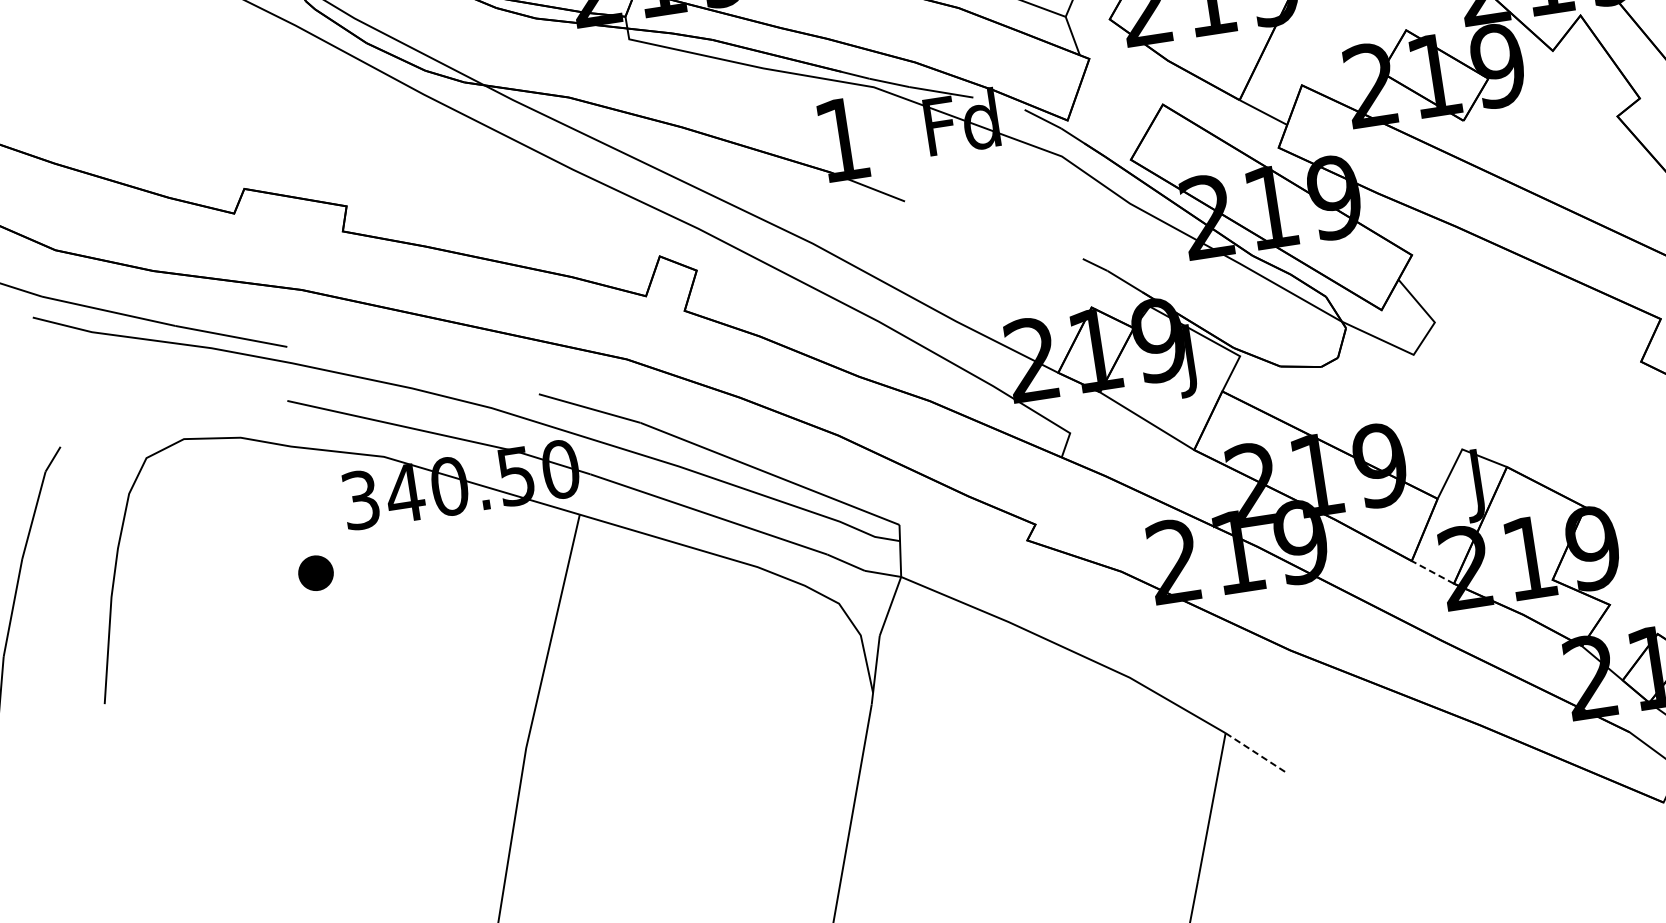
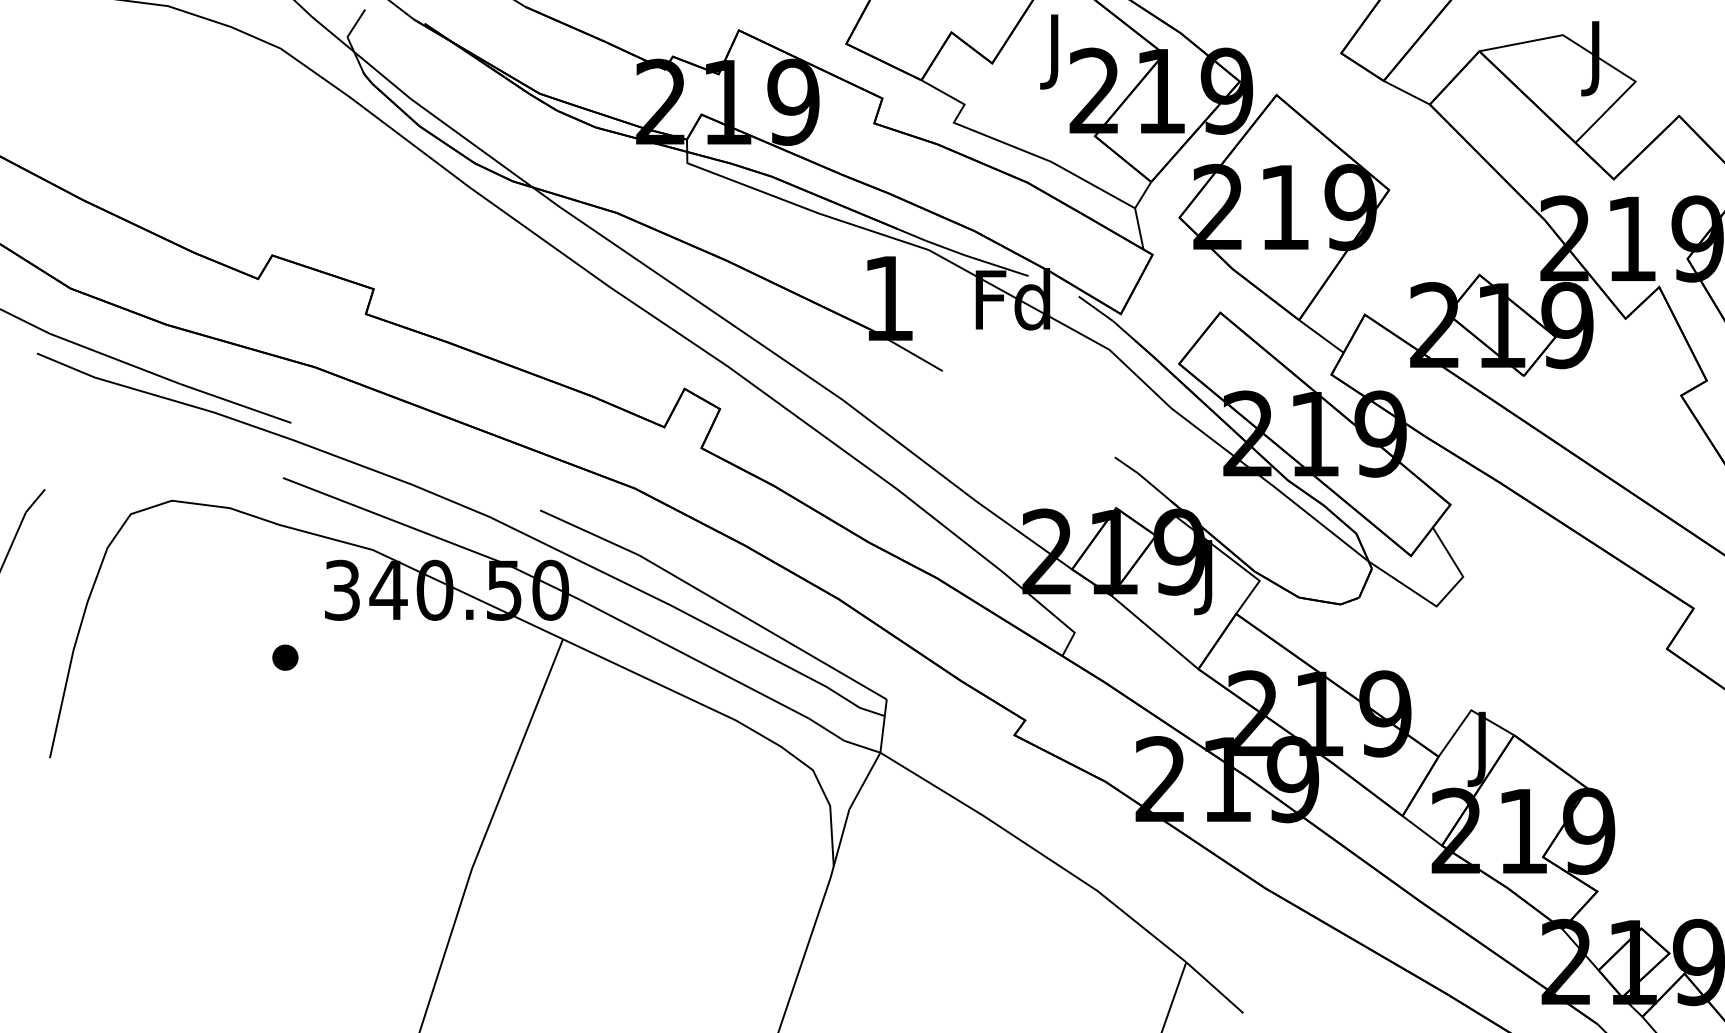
line: (1433, 571) -> (1422, 830), dashed -> solid
part: (316, 572) -> (285, 657), size x0.71
line: (1257, 754) -> (1215, 988), dashed -> solid

